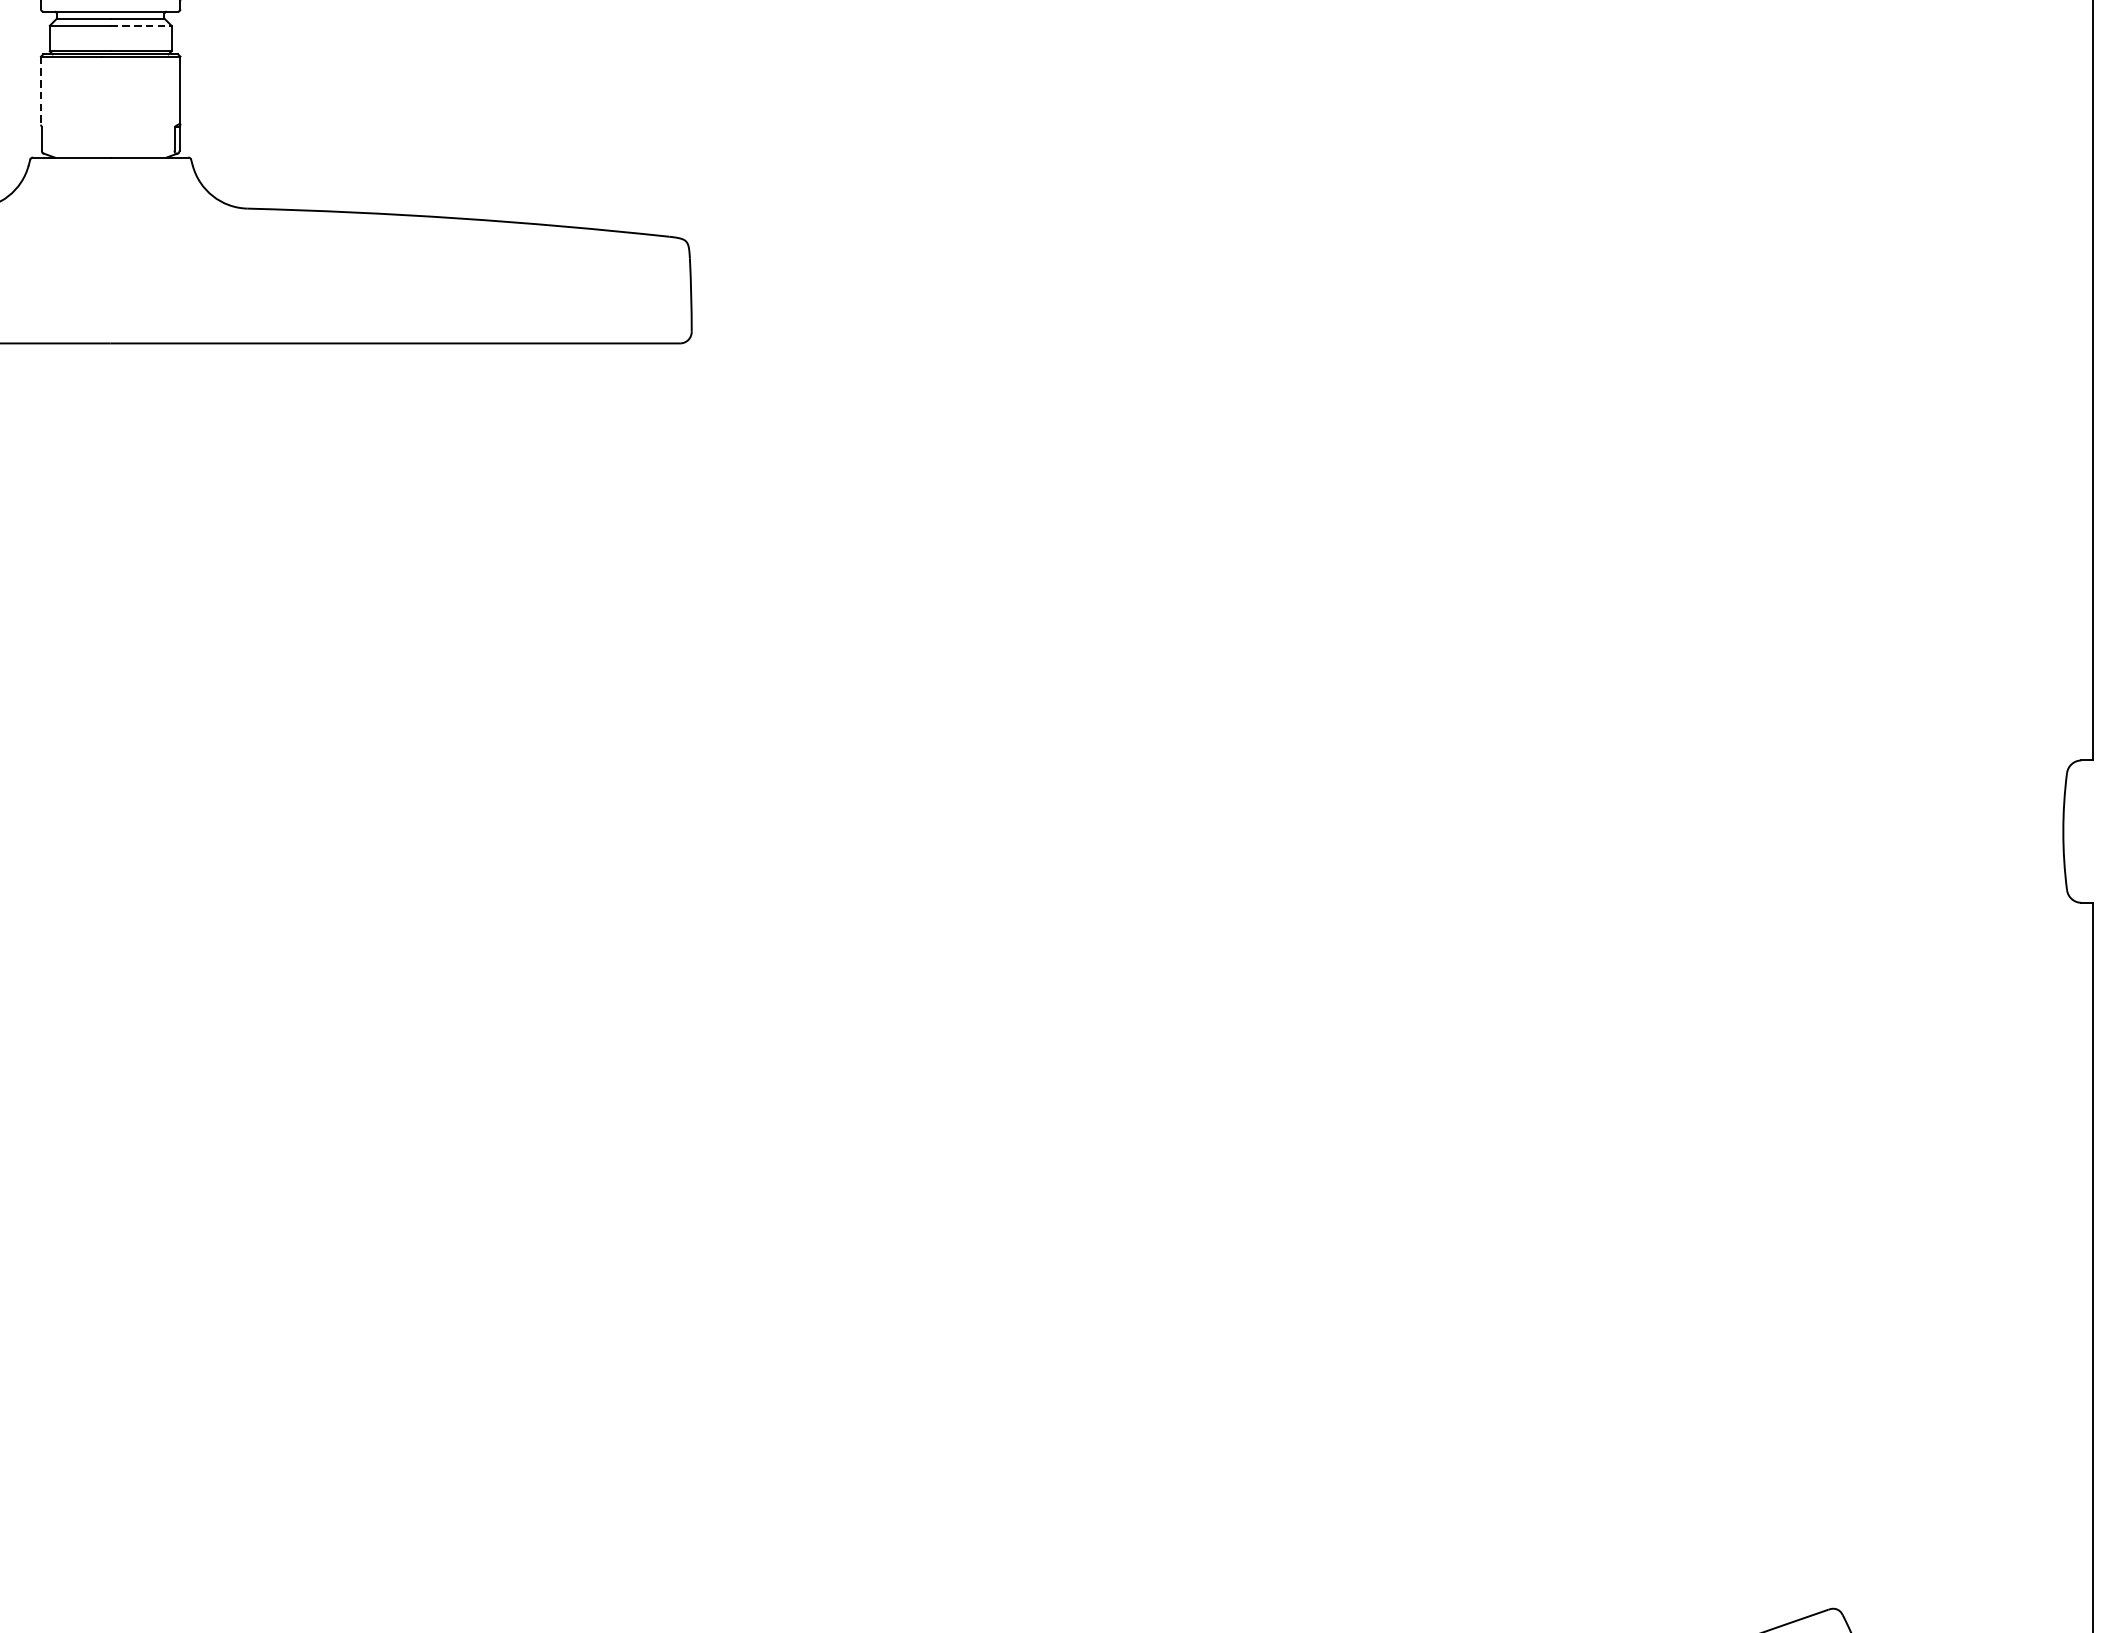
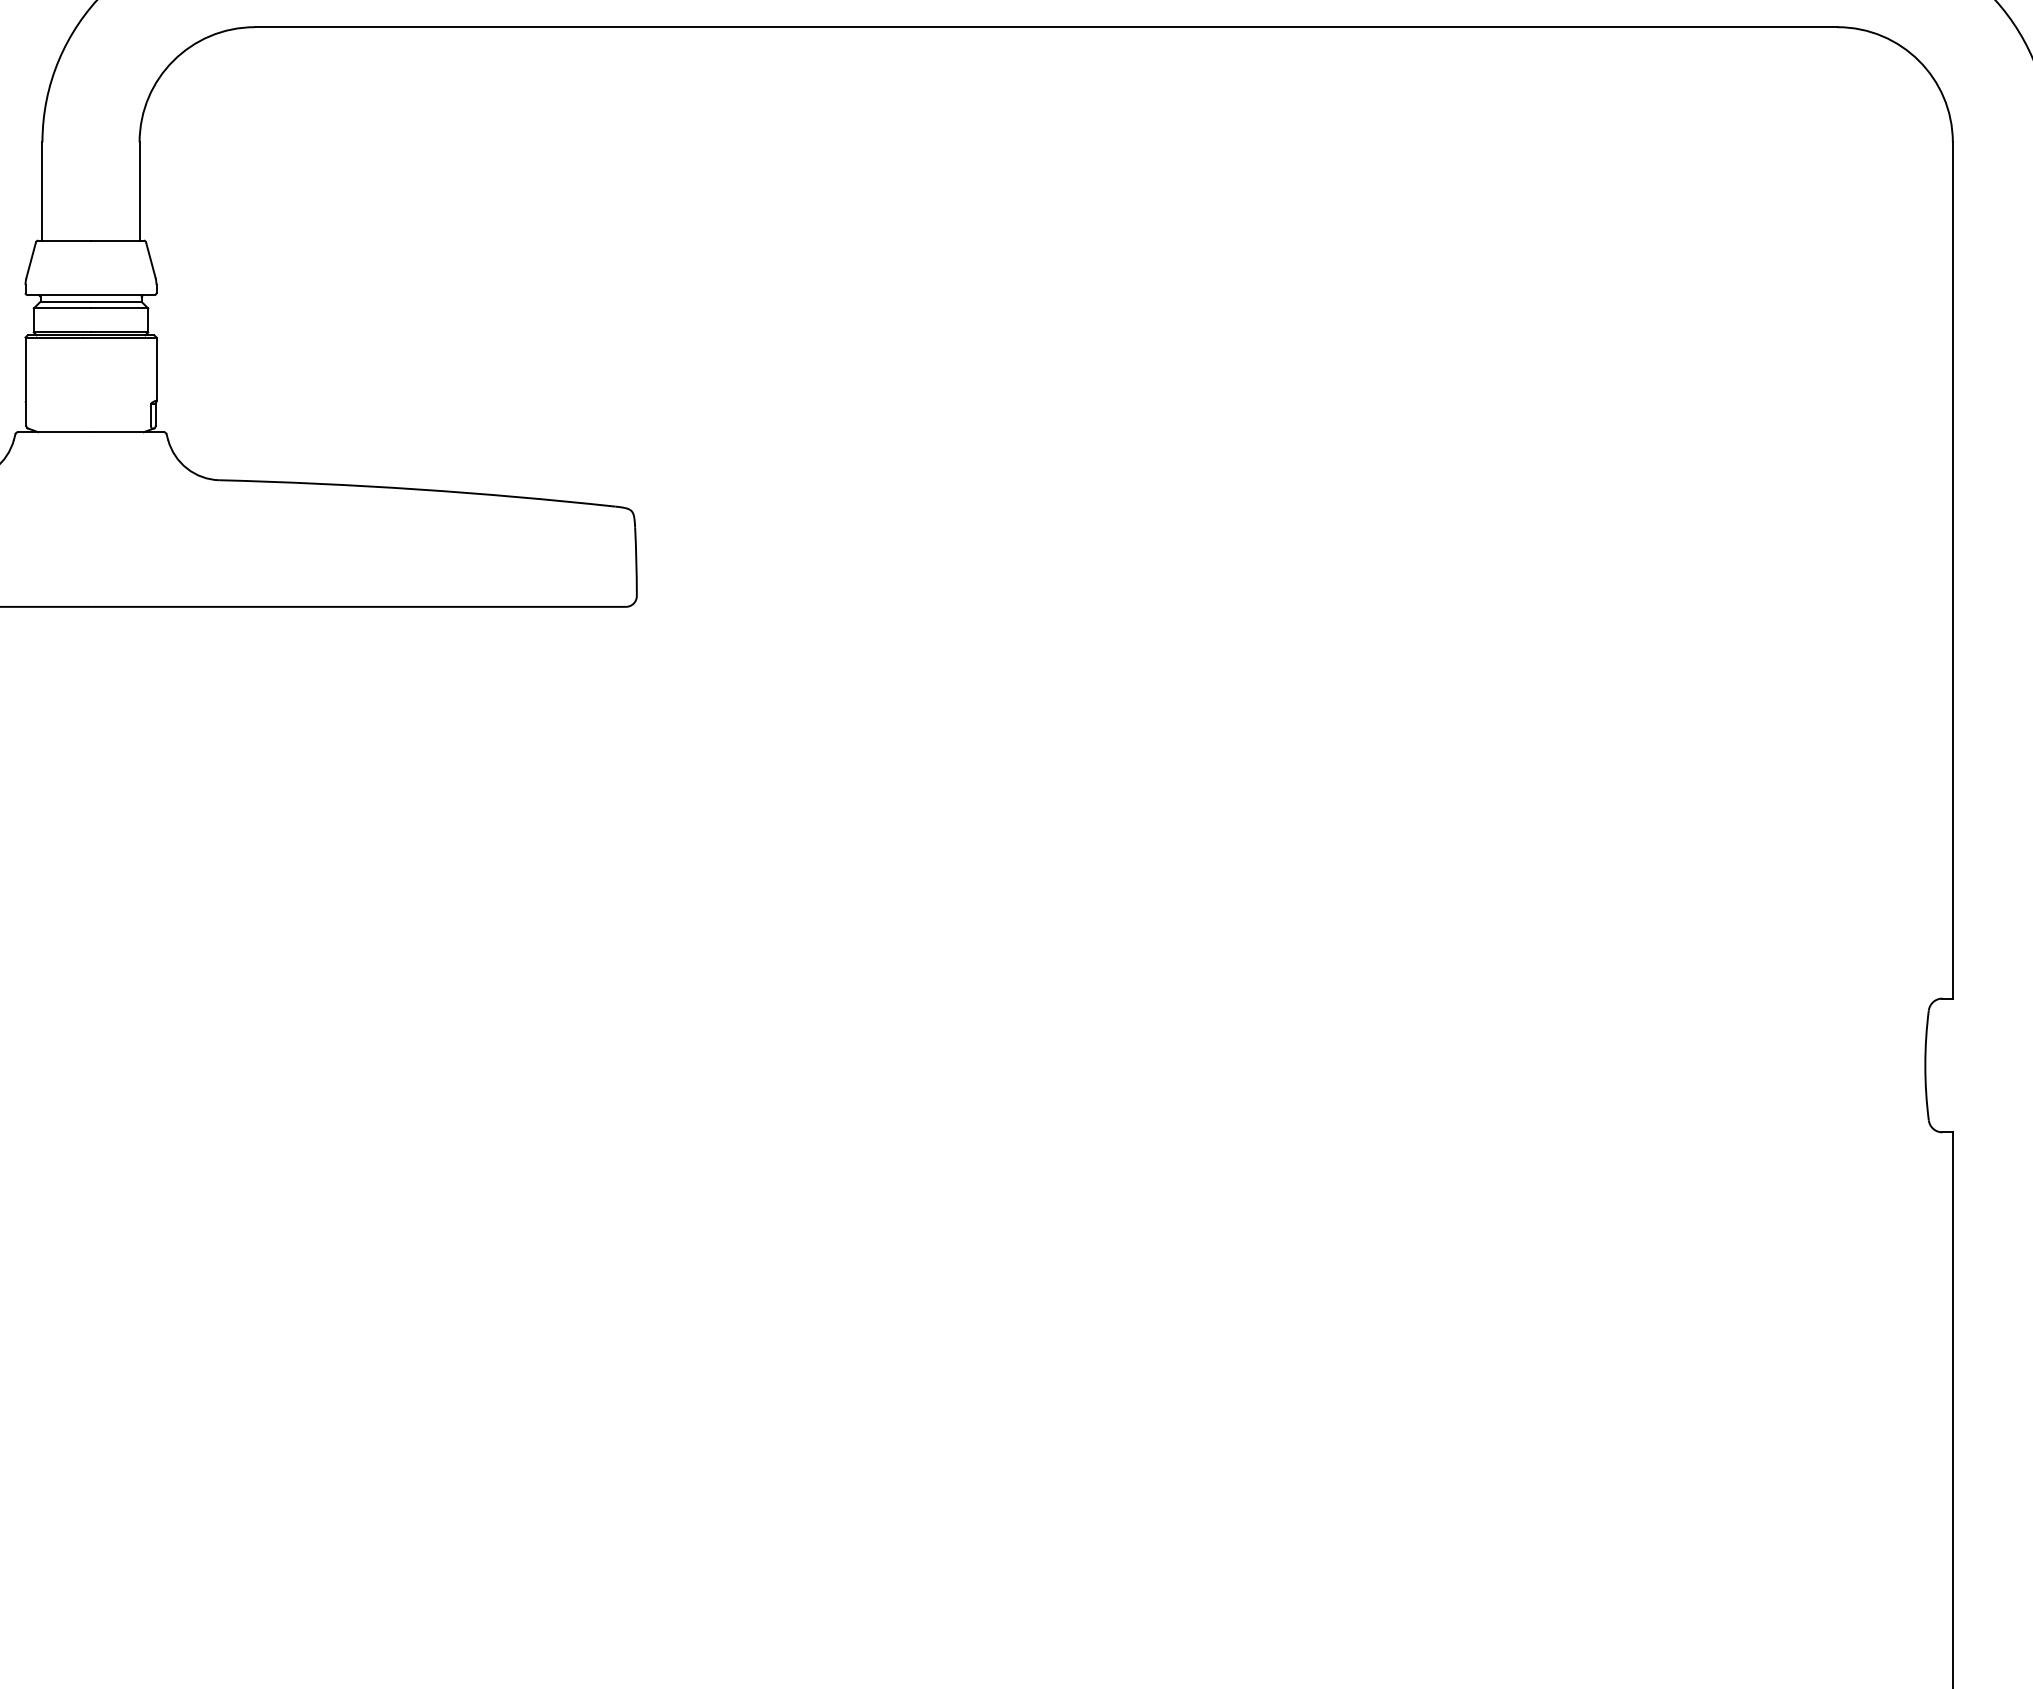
line: (141, 25) -> (119, 308), dashed -> solid
line: (40, 90) -> (25, 369), dashed -> solid

